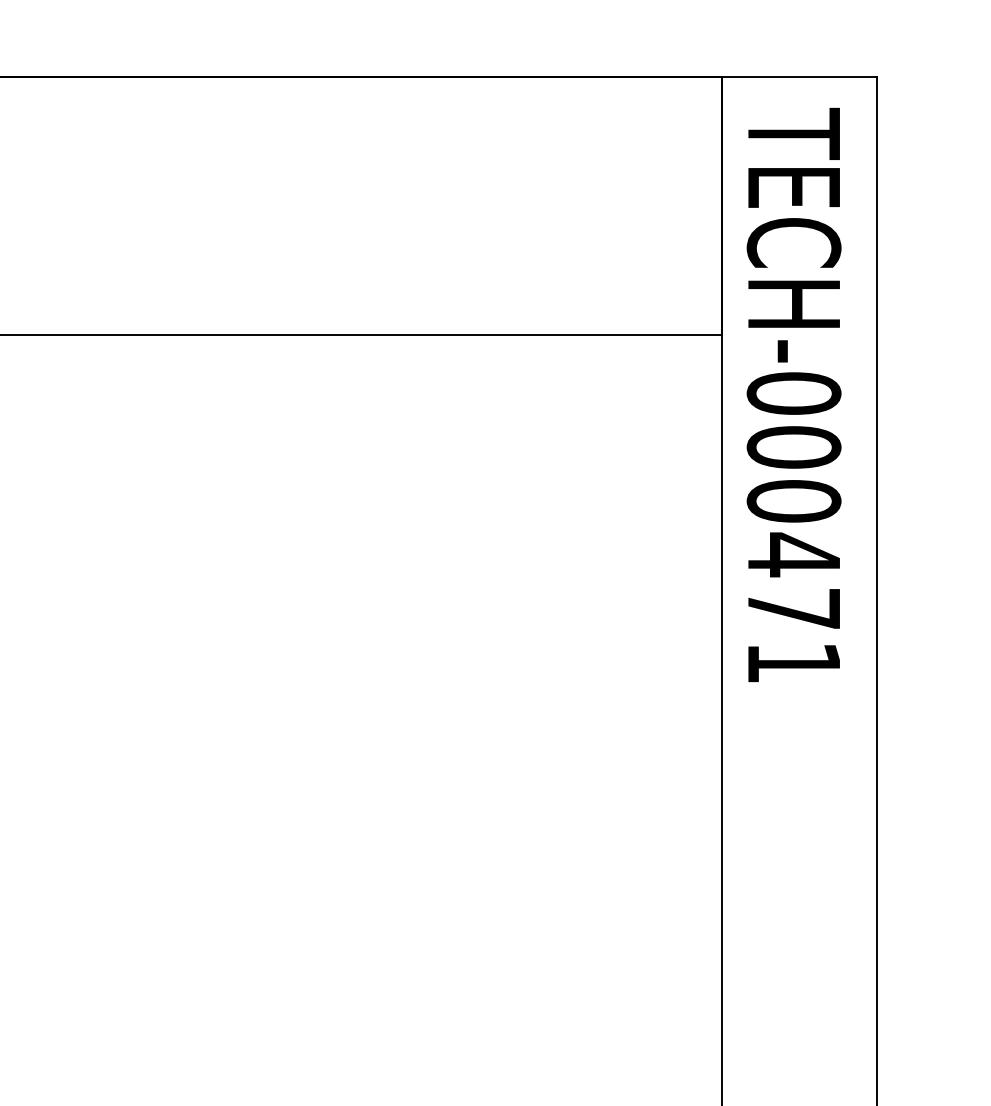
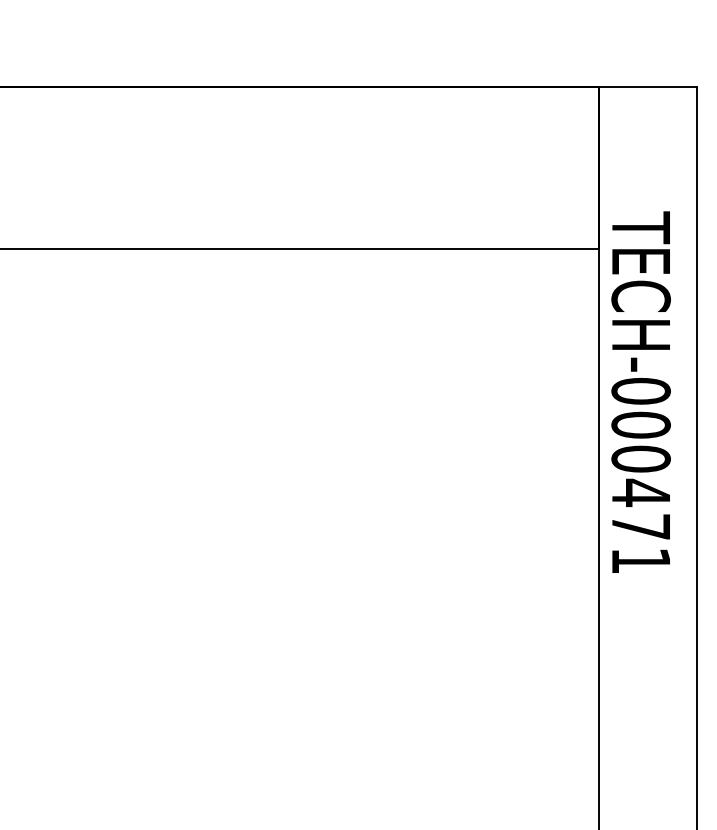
text: (793, 393) -> (640, 391), moved

